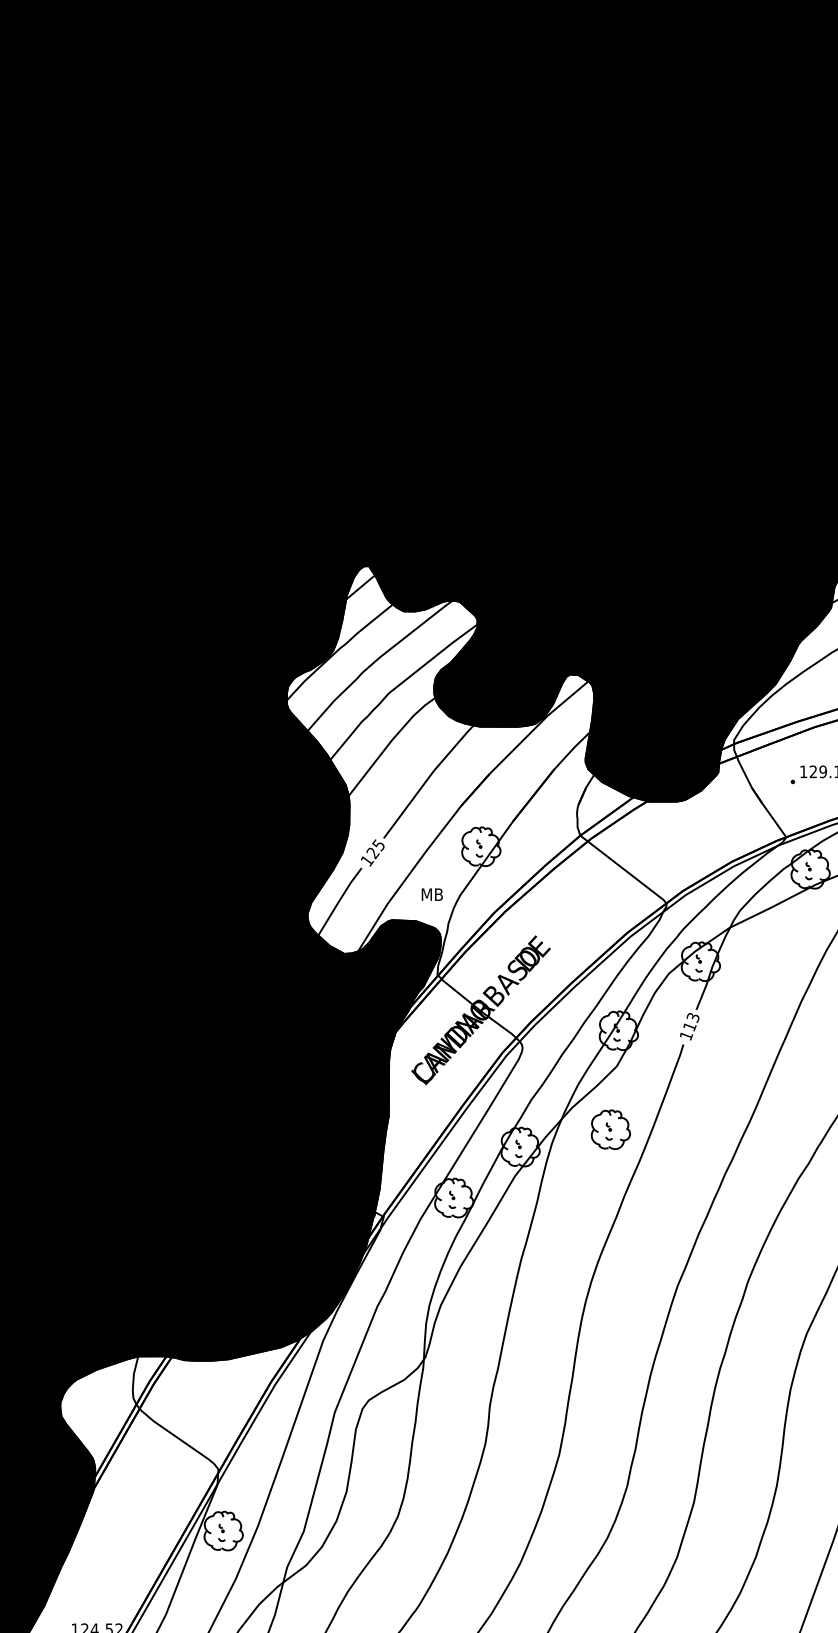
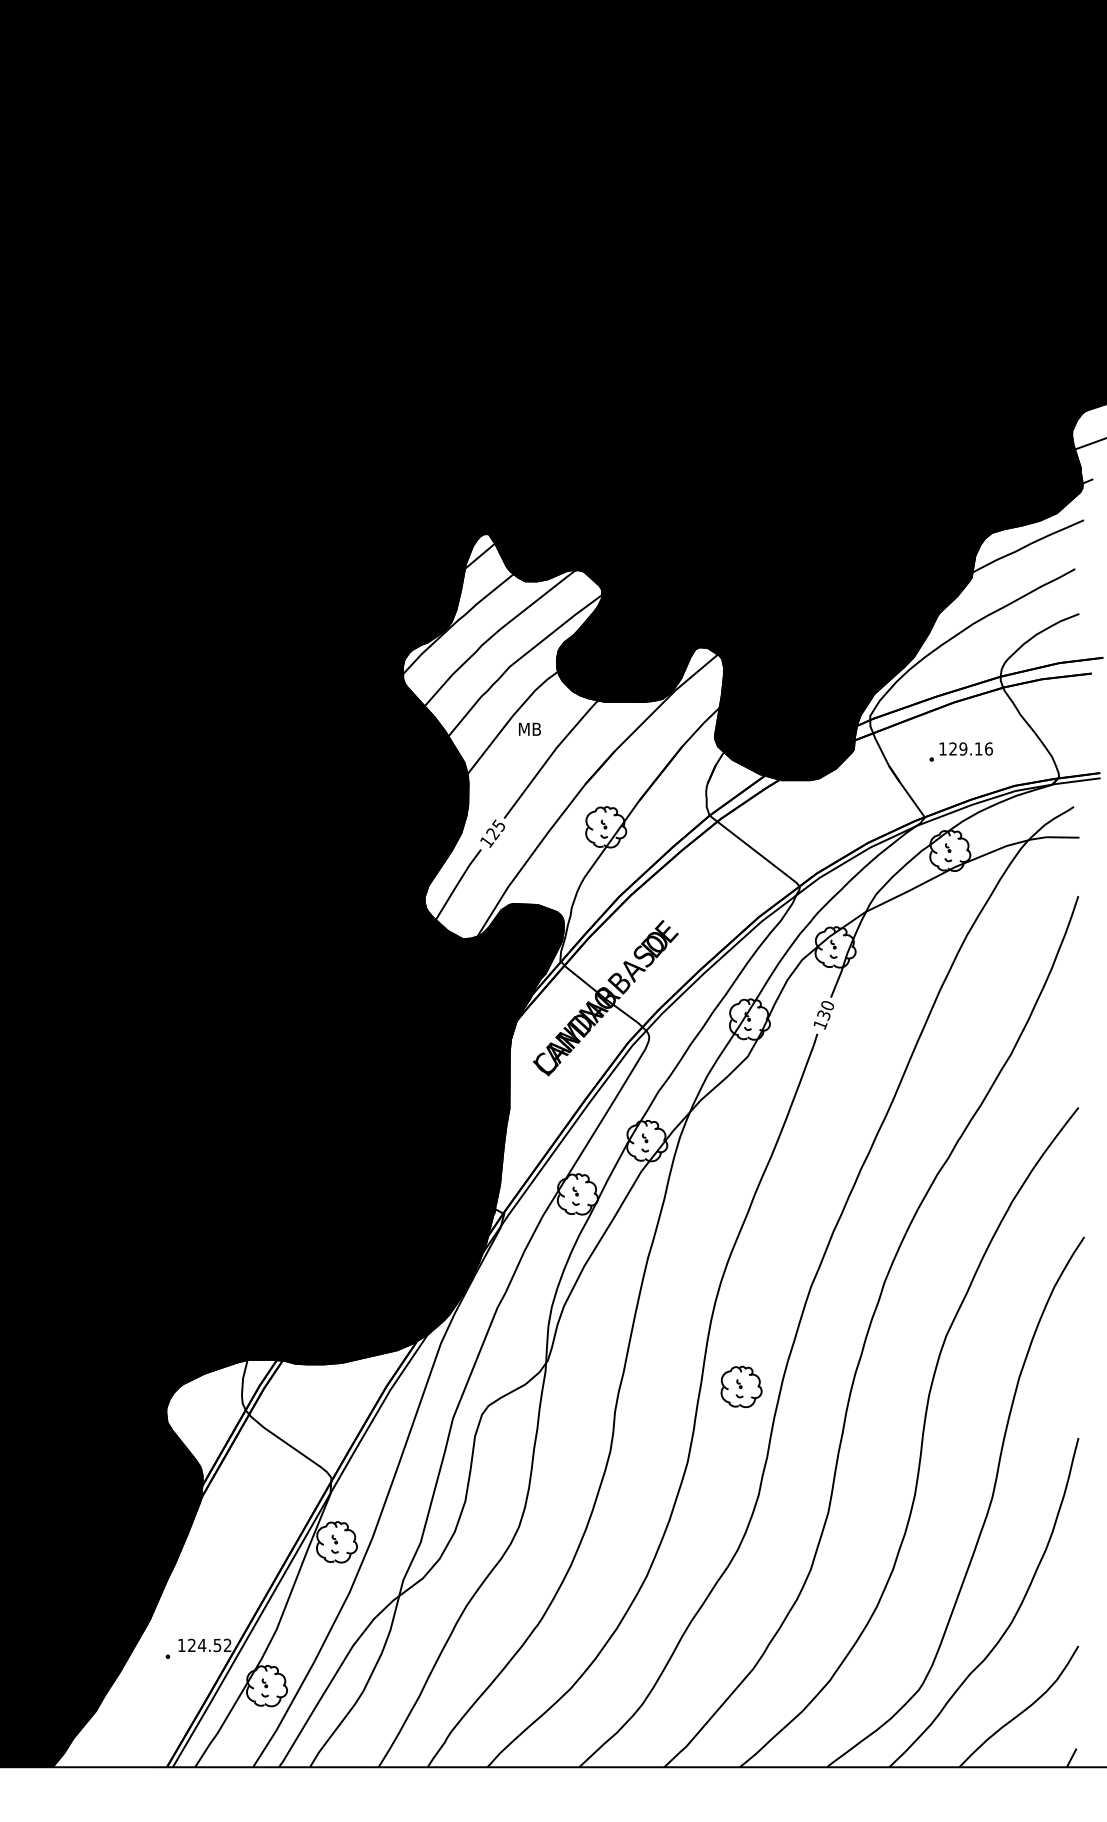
text: (431, 893) -> (529, 728), moved
text: (691, 1022) -> (825, 1010), 113 -> 130
part: (610, 1129) -> (741, 1386), moved

